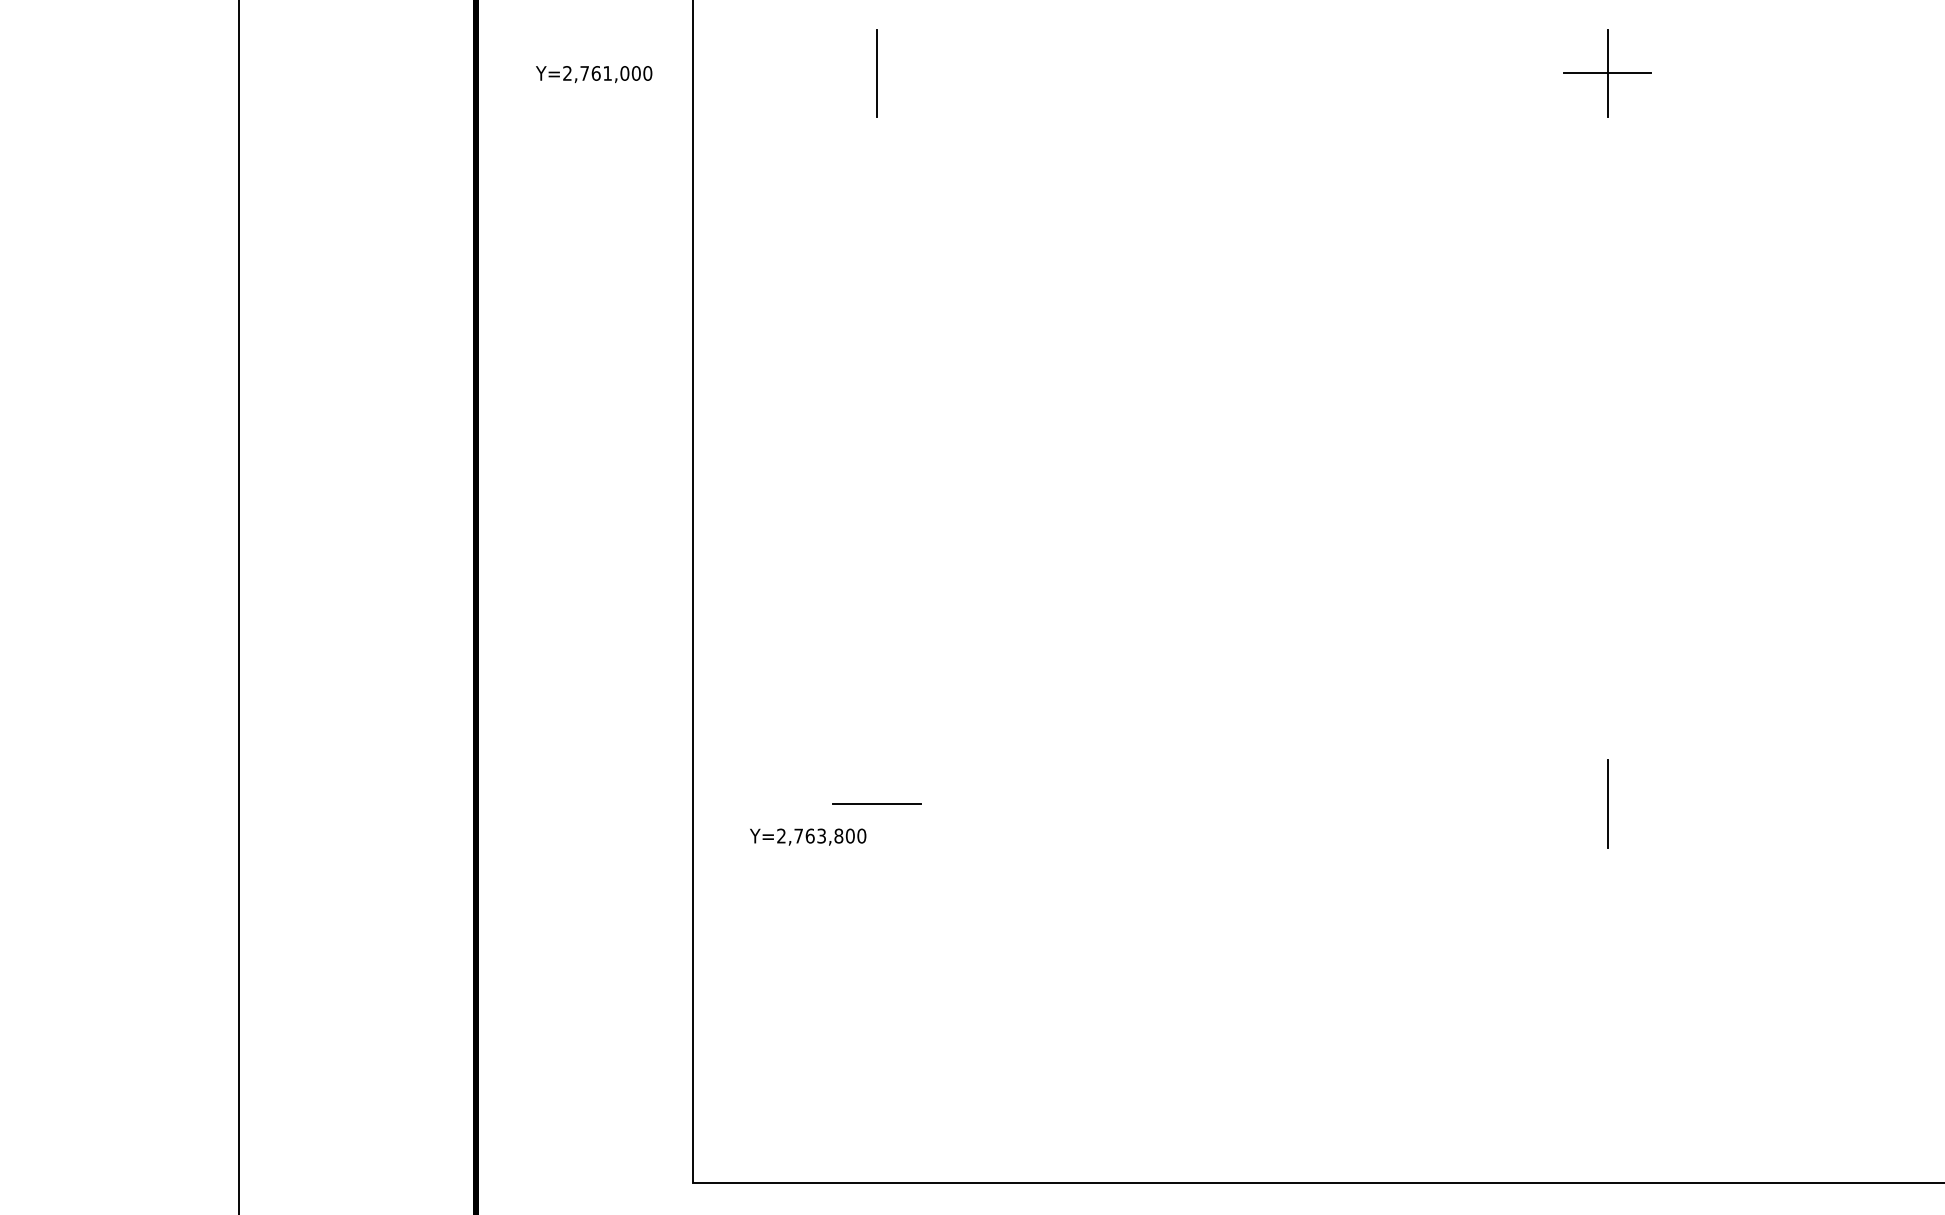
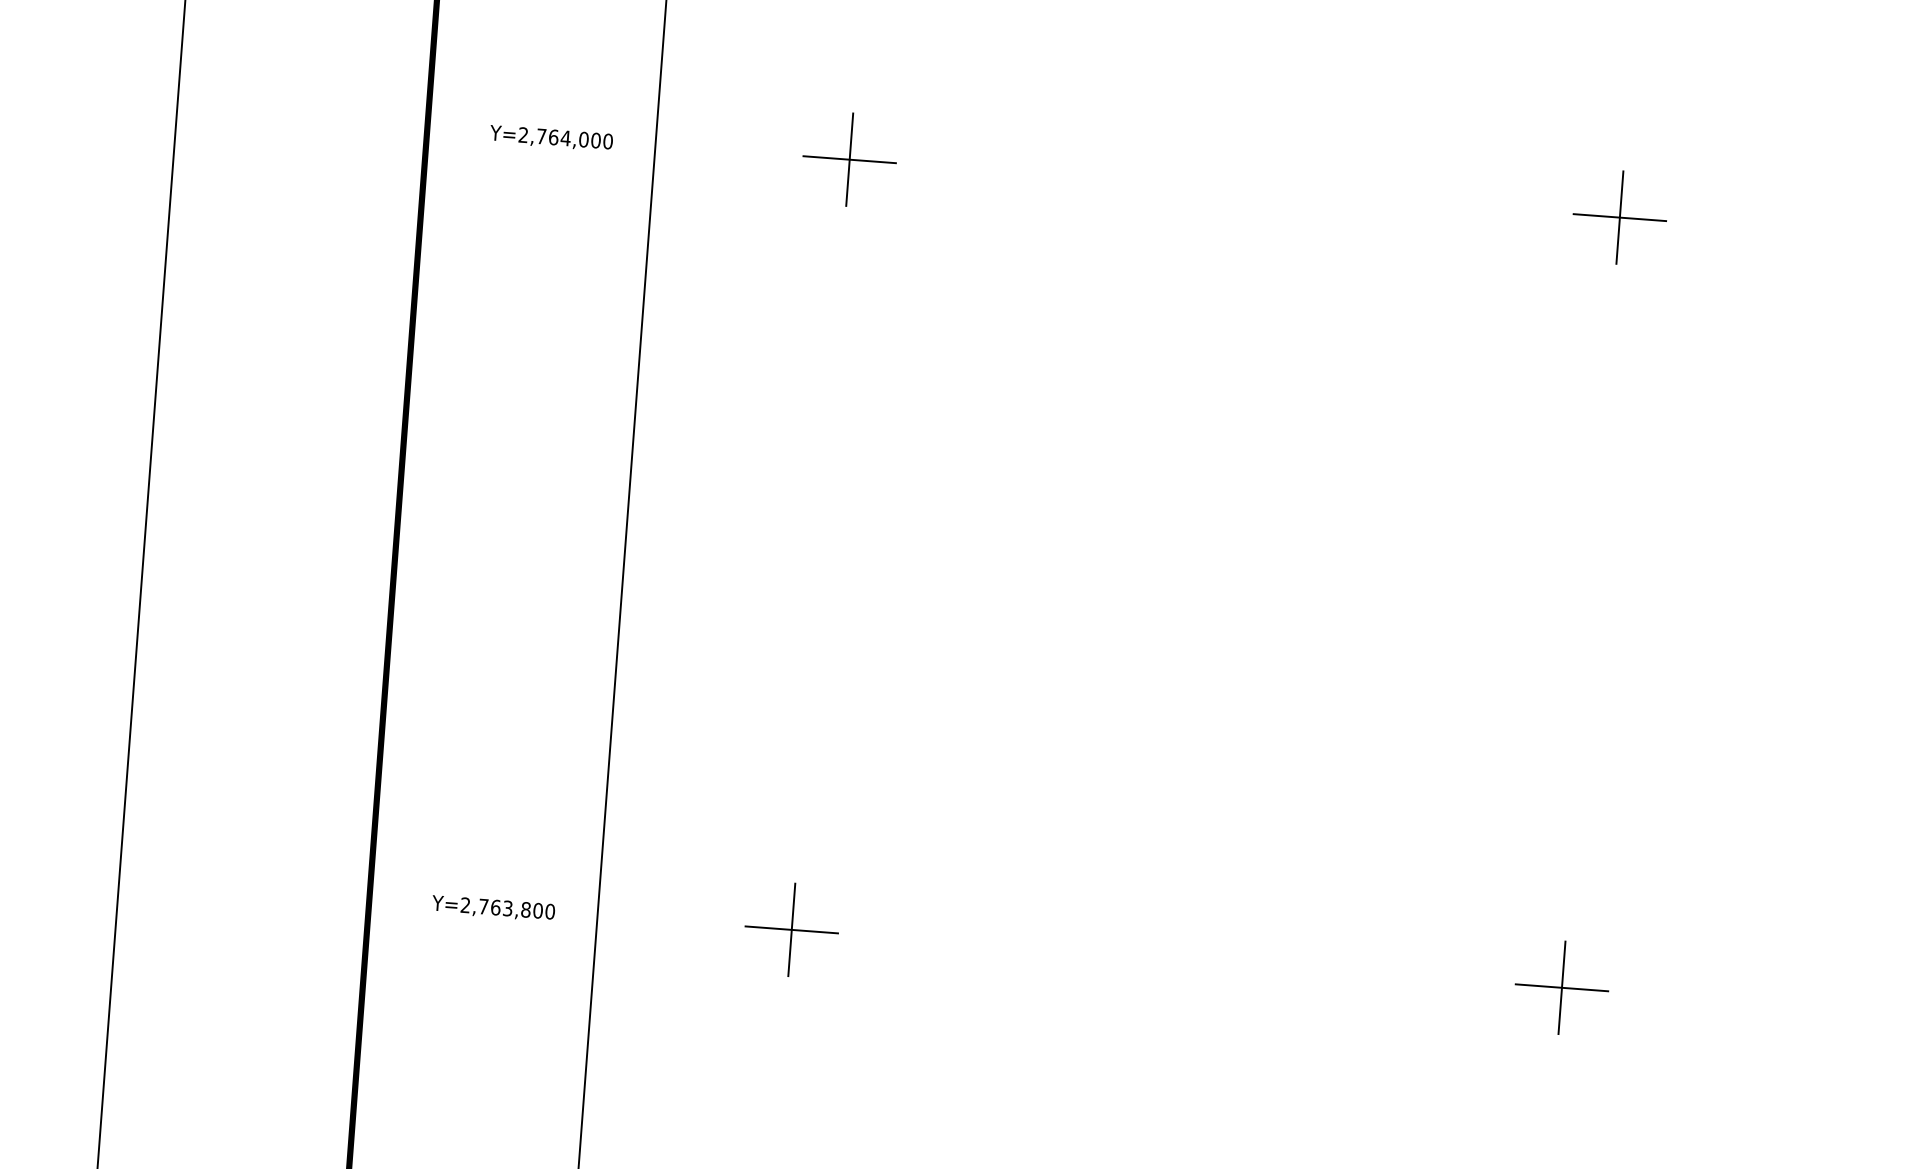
text: (607, 73) -> (565, 138), Y=2,761,000 -> Y=2,764,000
line: (876, 73) -> (849, 159), added
line: (876, 803) -> (791, 929), added
line: (1607, 804) -> (1561, 988), added
text: (808, 836) -> (493, 907), moved

